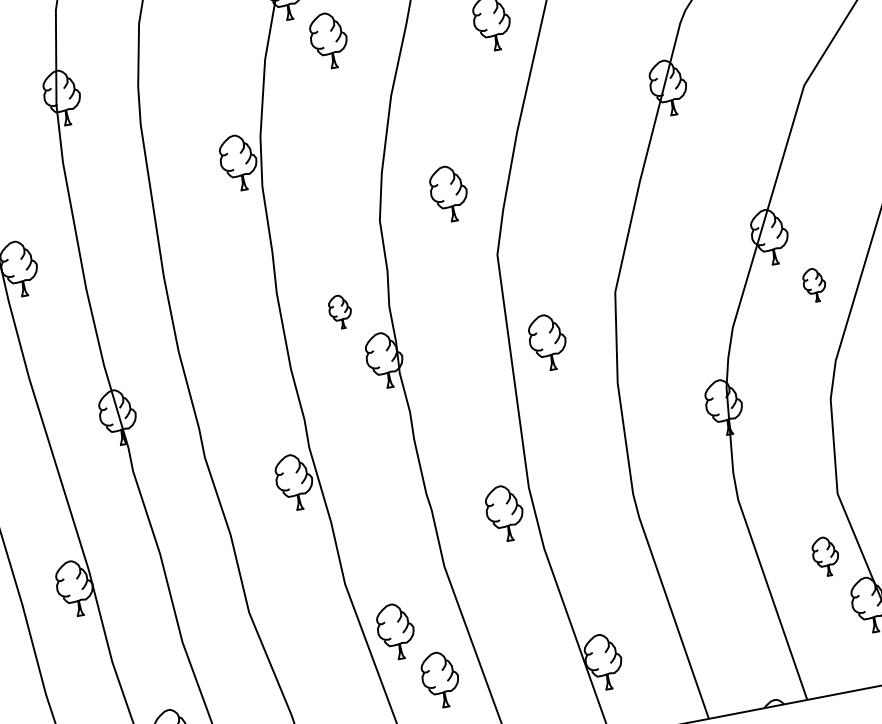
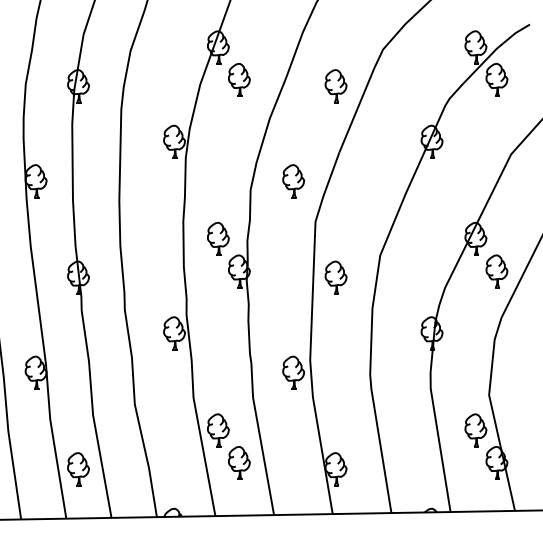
part: (813, 285) -> (496, 271), size x1.67
part: (340, 311) -> (218, 238), size x1.67
part: (825, 556) -> (475, 430), size x1.43

